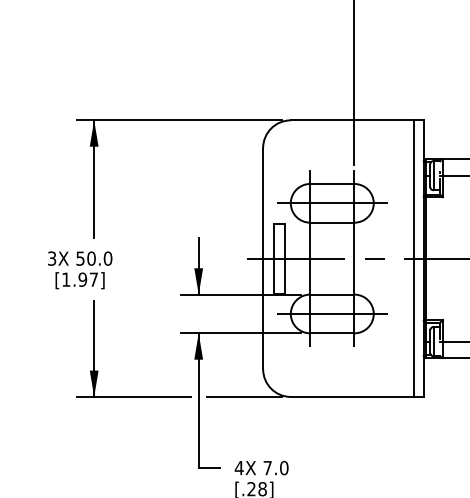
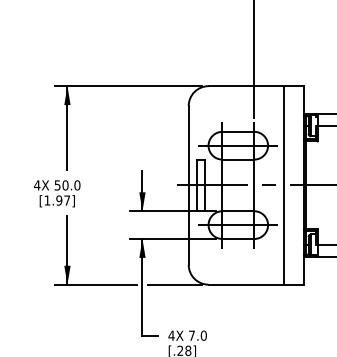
text: (51, 258) -> (36, 185), 3X -> 4X
line: (413, 258) -> (283, 185), moved

